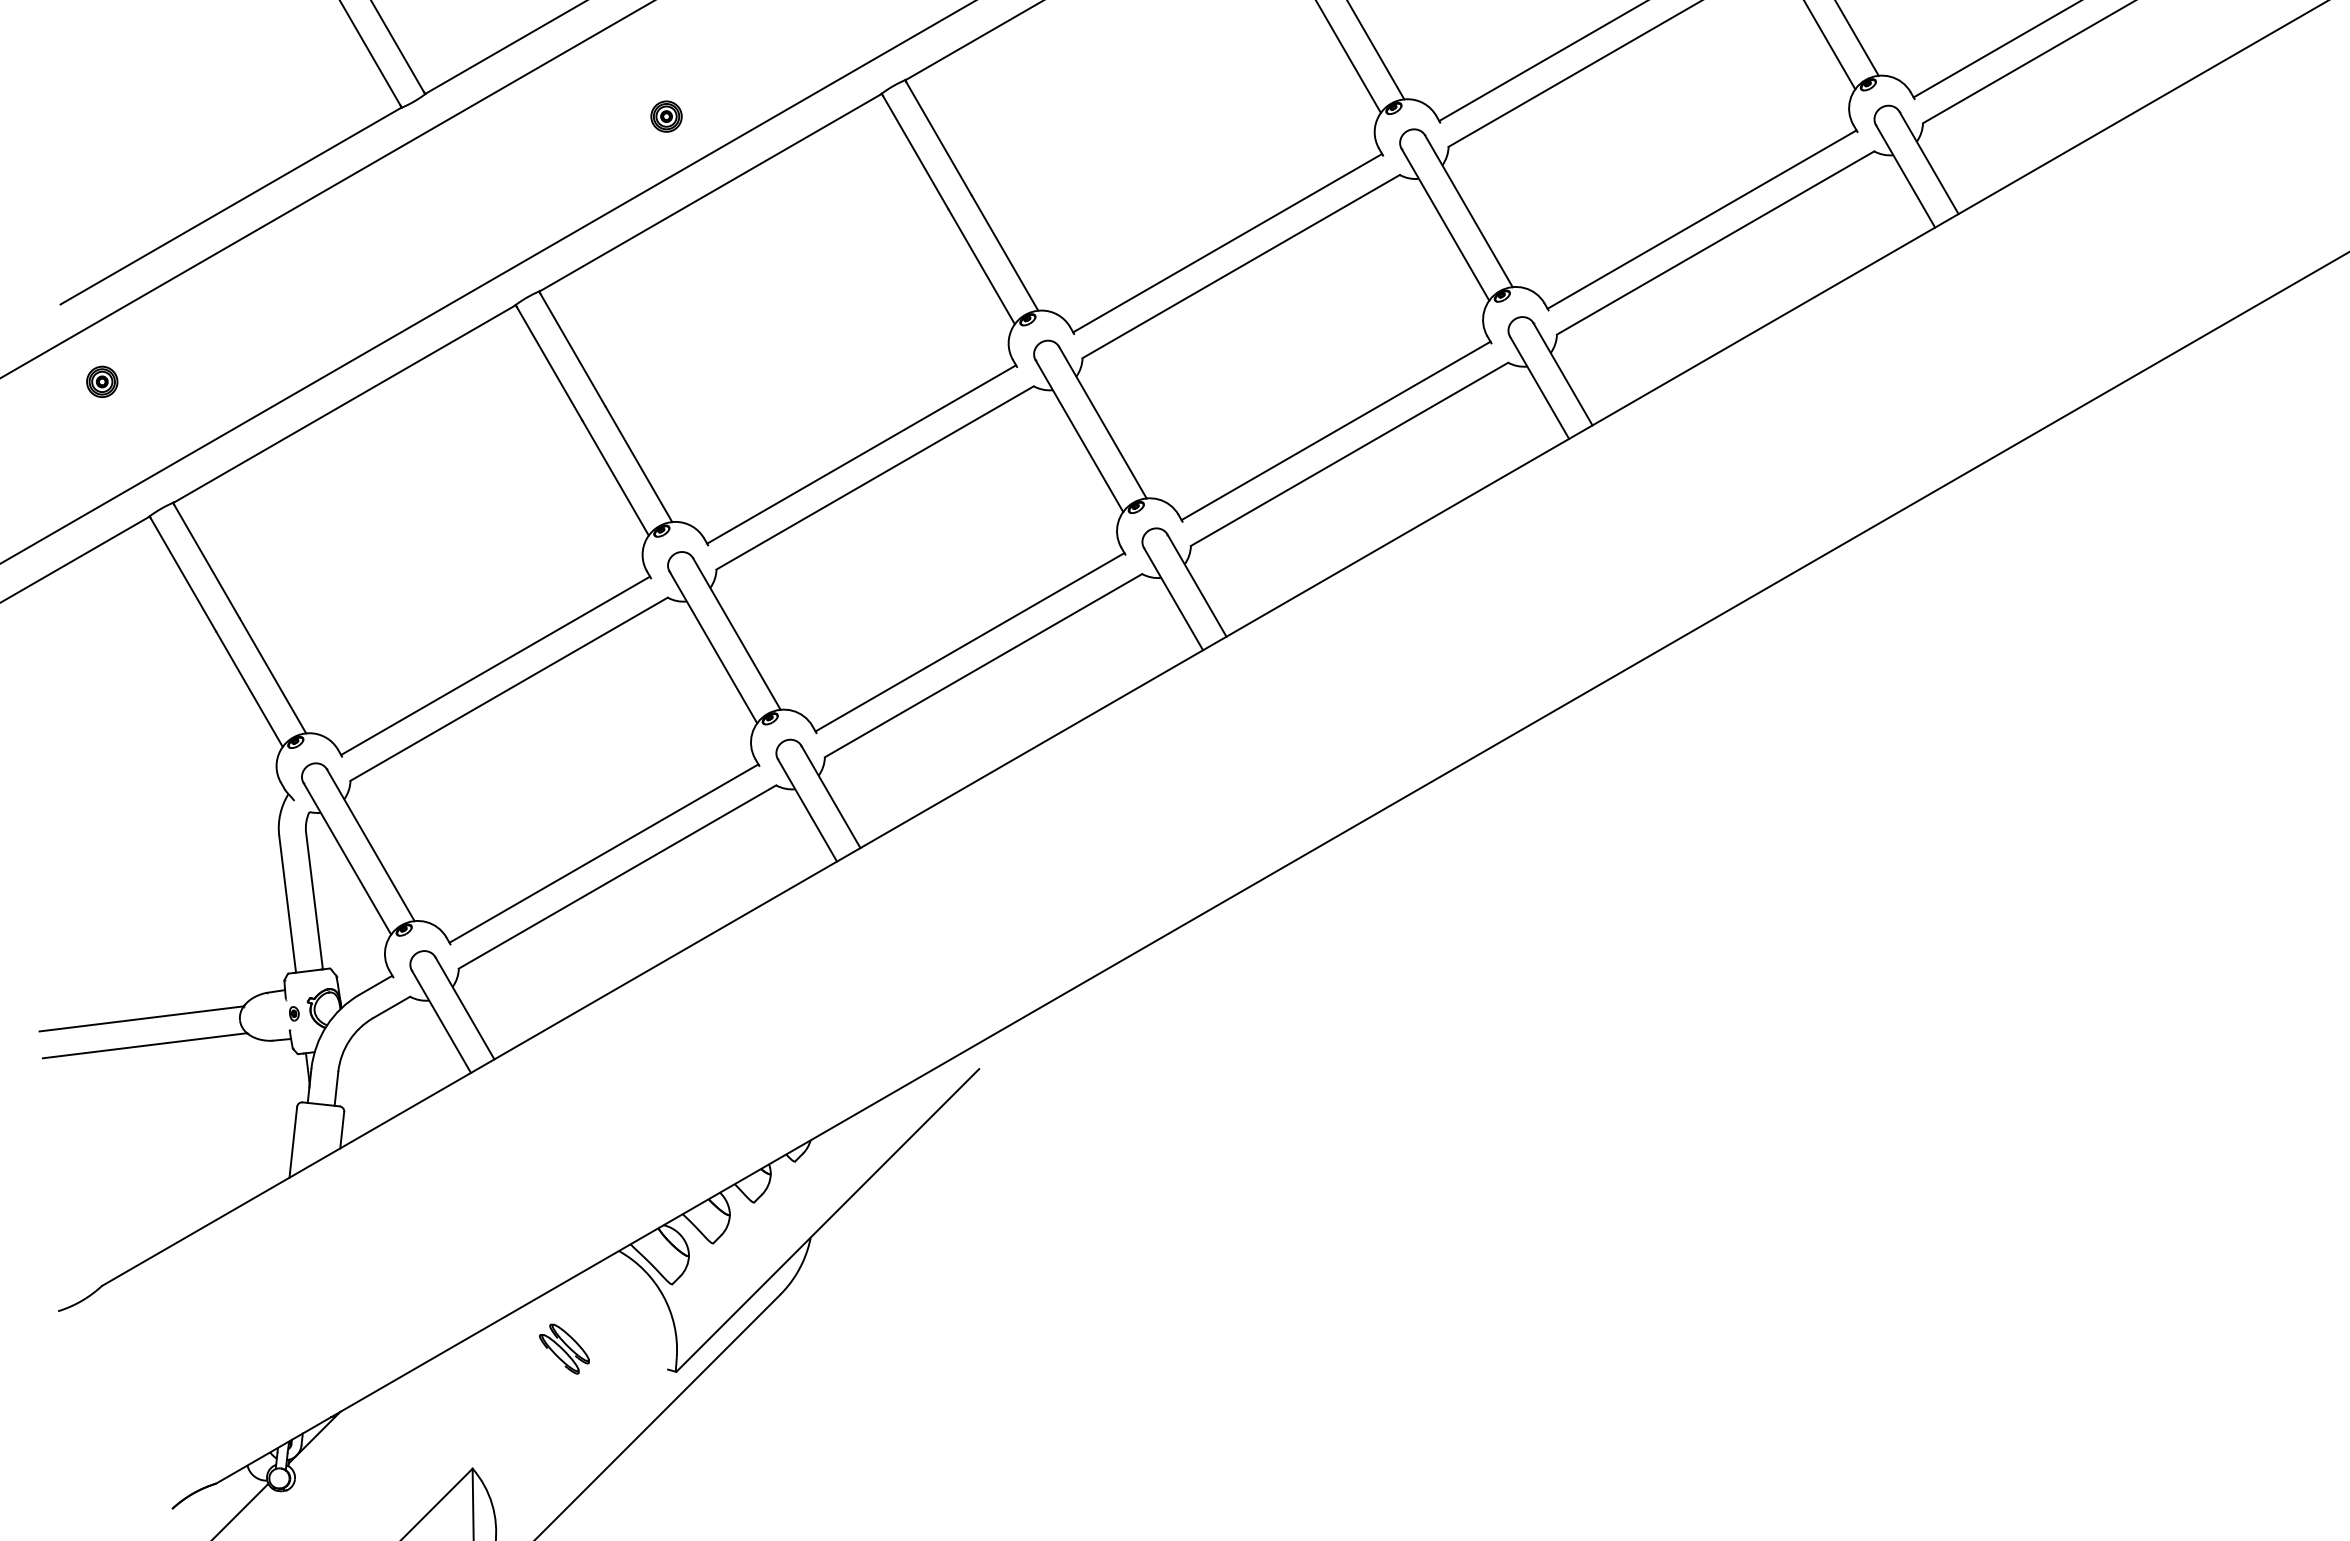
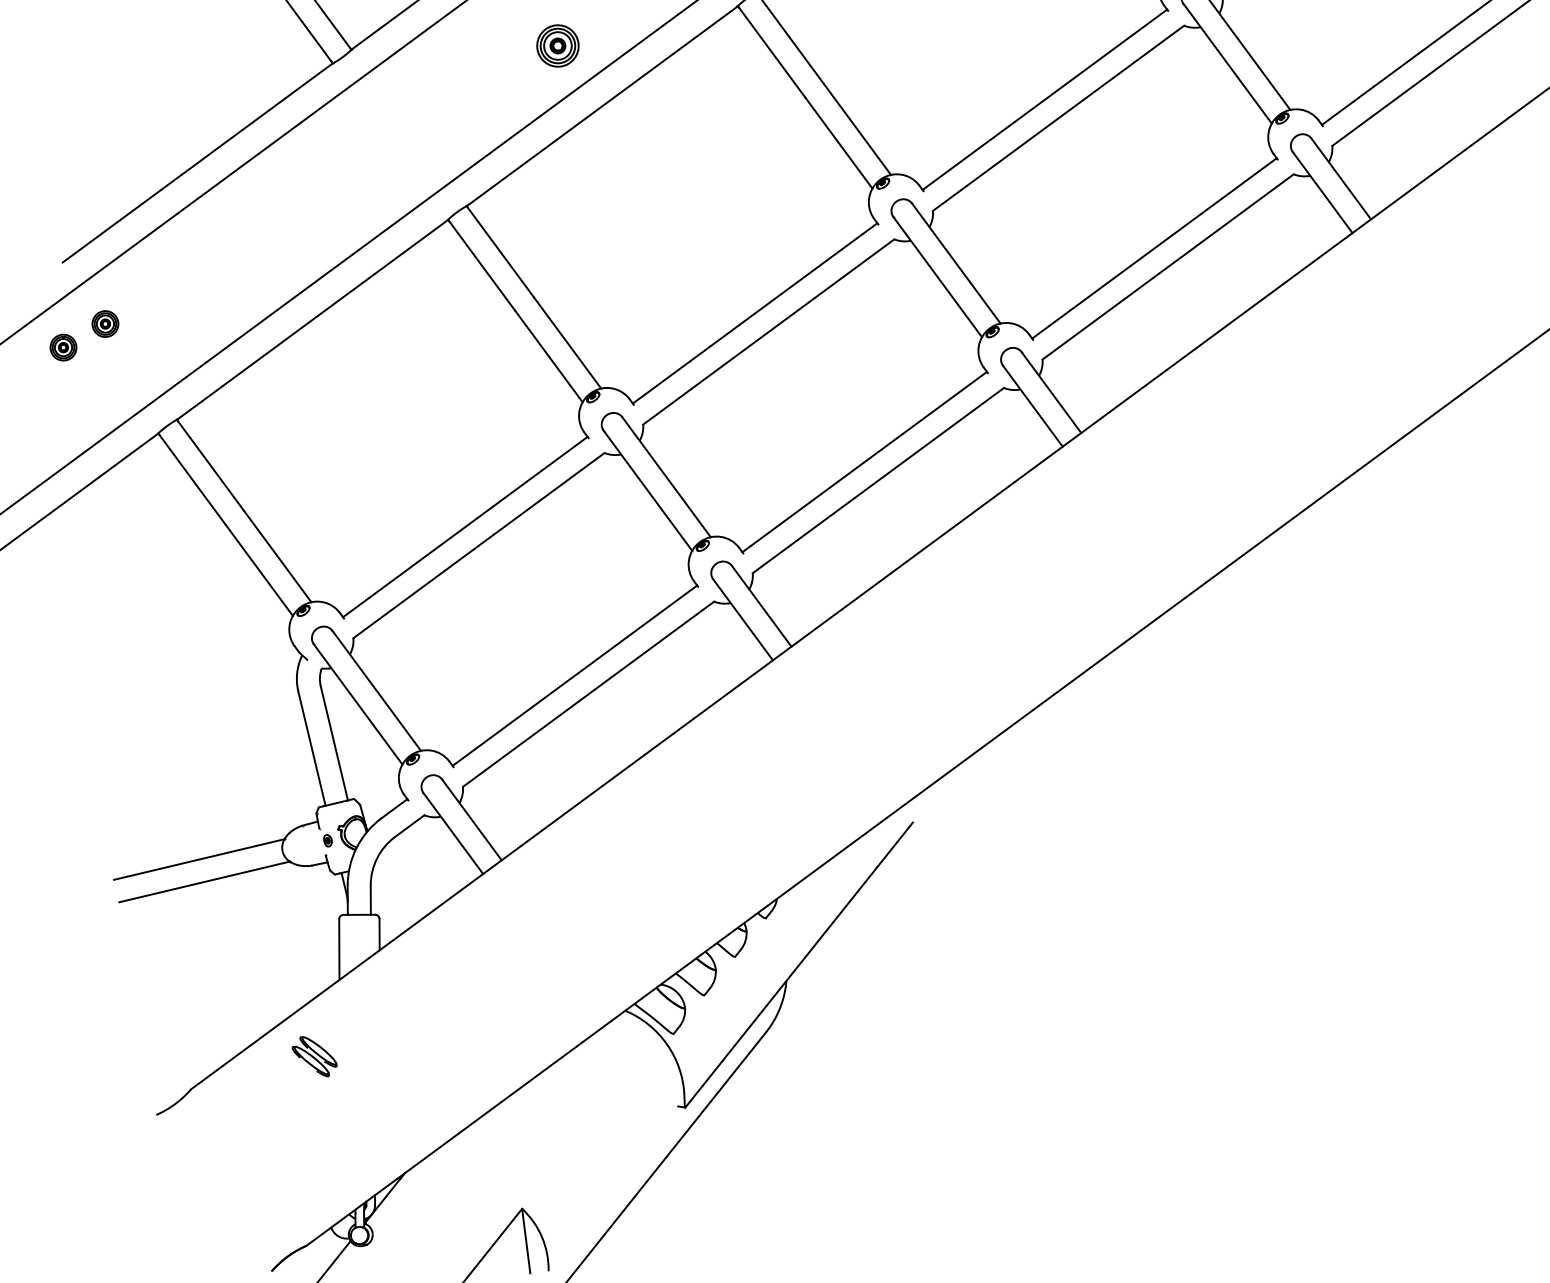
part: (666, 116) -> (557, 45), size x1.6
part: (50, 403) -> (63, 347), added
part: (564, 1348) -> (314, 1056), moved

